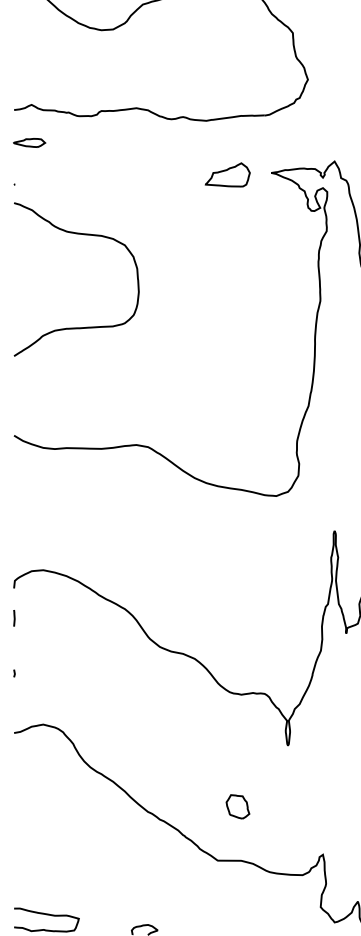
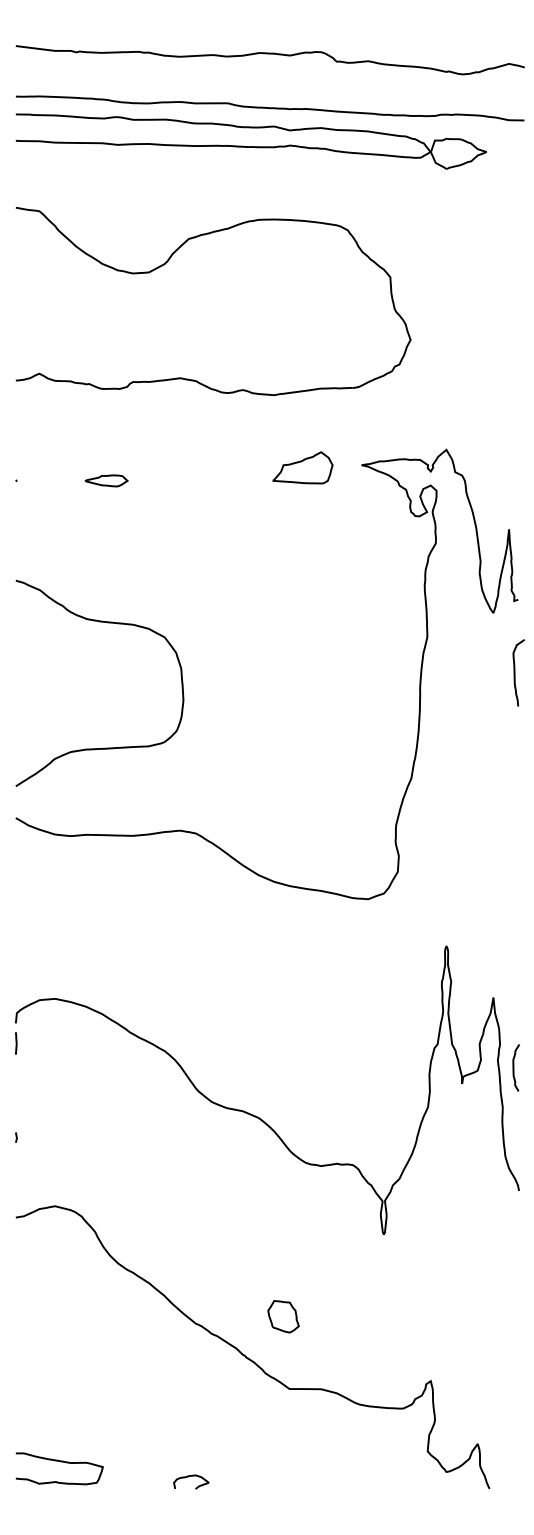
part: (29, 142) -> (106, 480), moved
curve: (82, 234) -> (107, 623), moved
line: (14, 618) -> (16, 1043), moved
part: (237, 806) -> (283, 1316), moved

